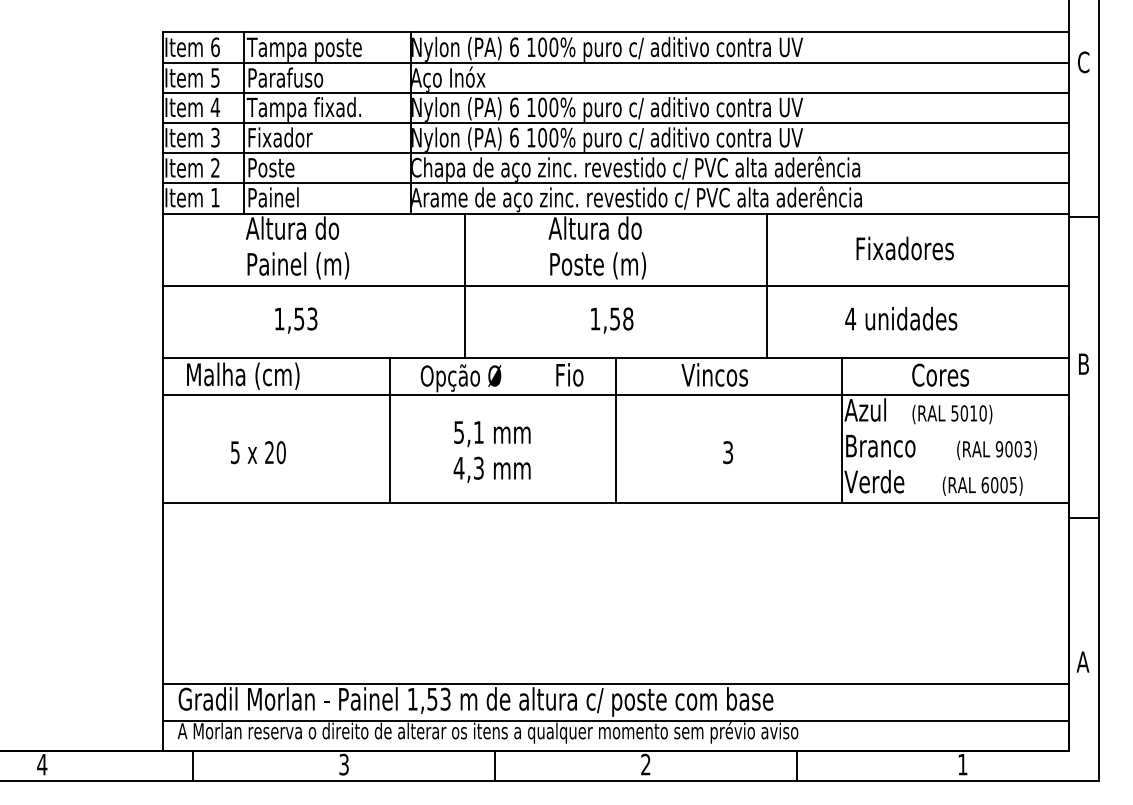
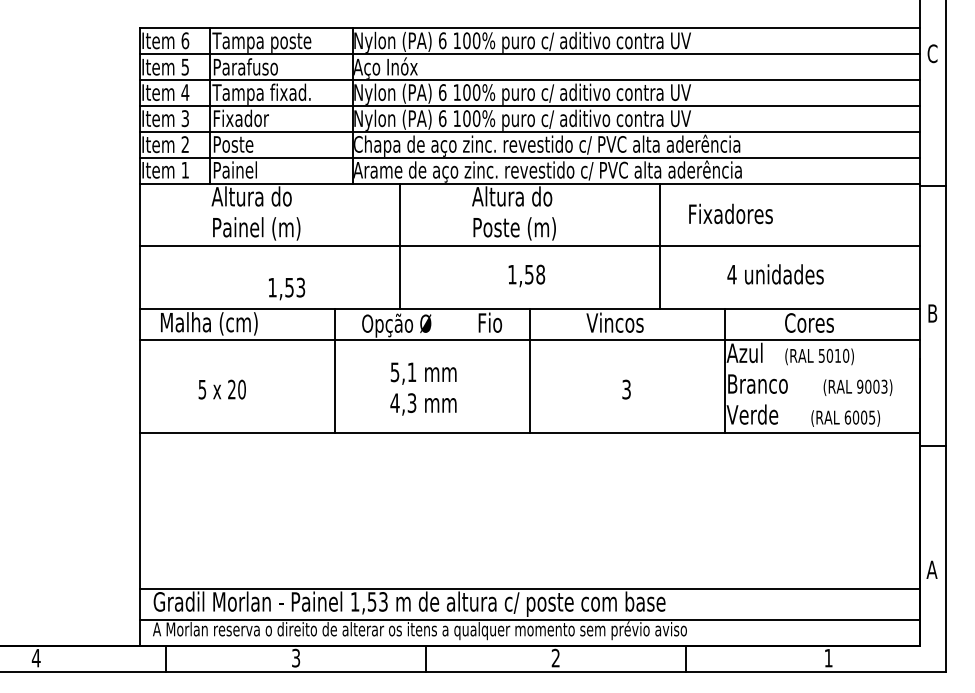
text: (904, 247) -> (730, 213), moved
text: (296, 320) -> (287, 288), moved

